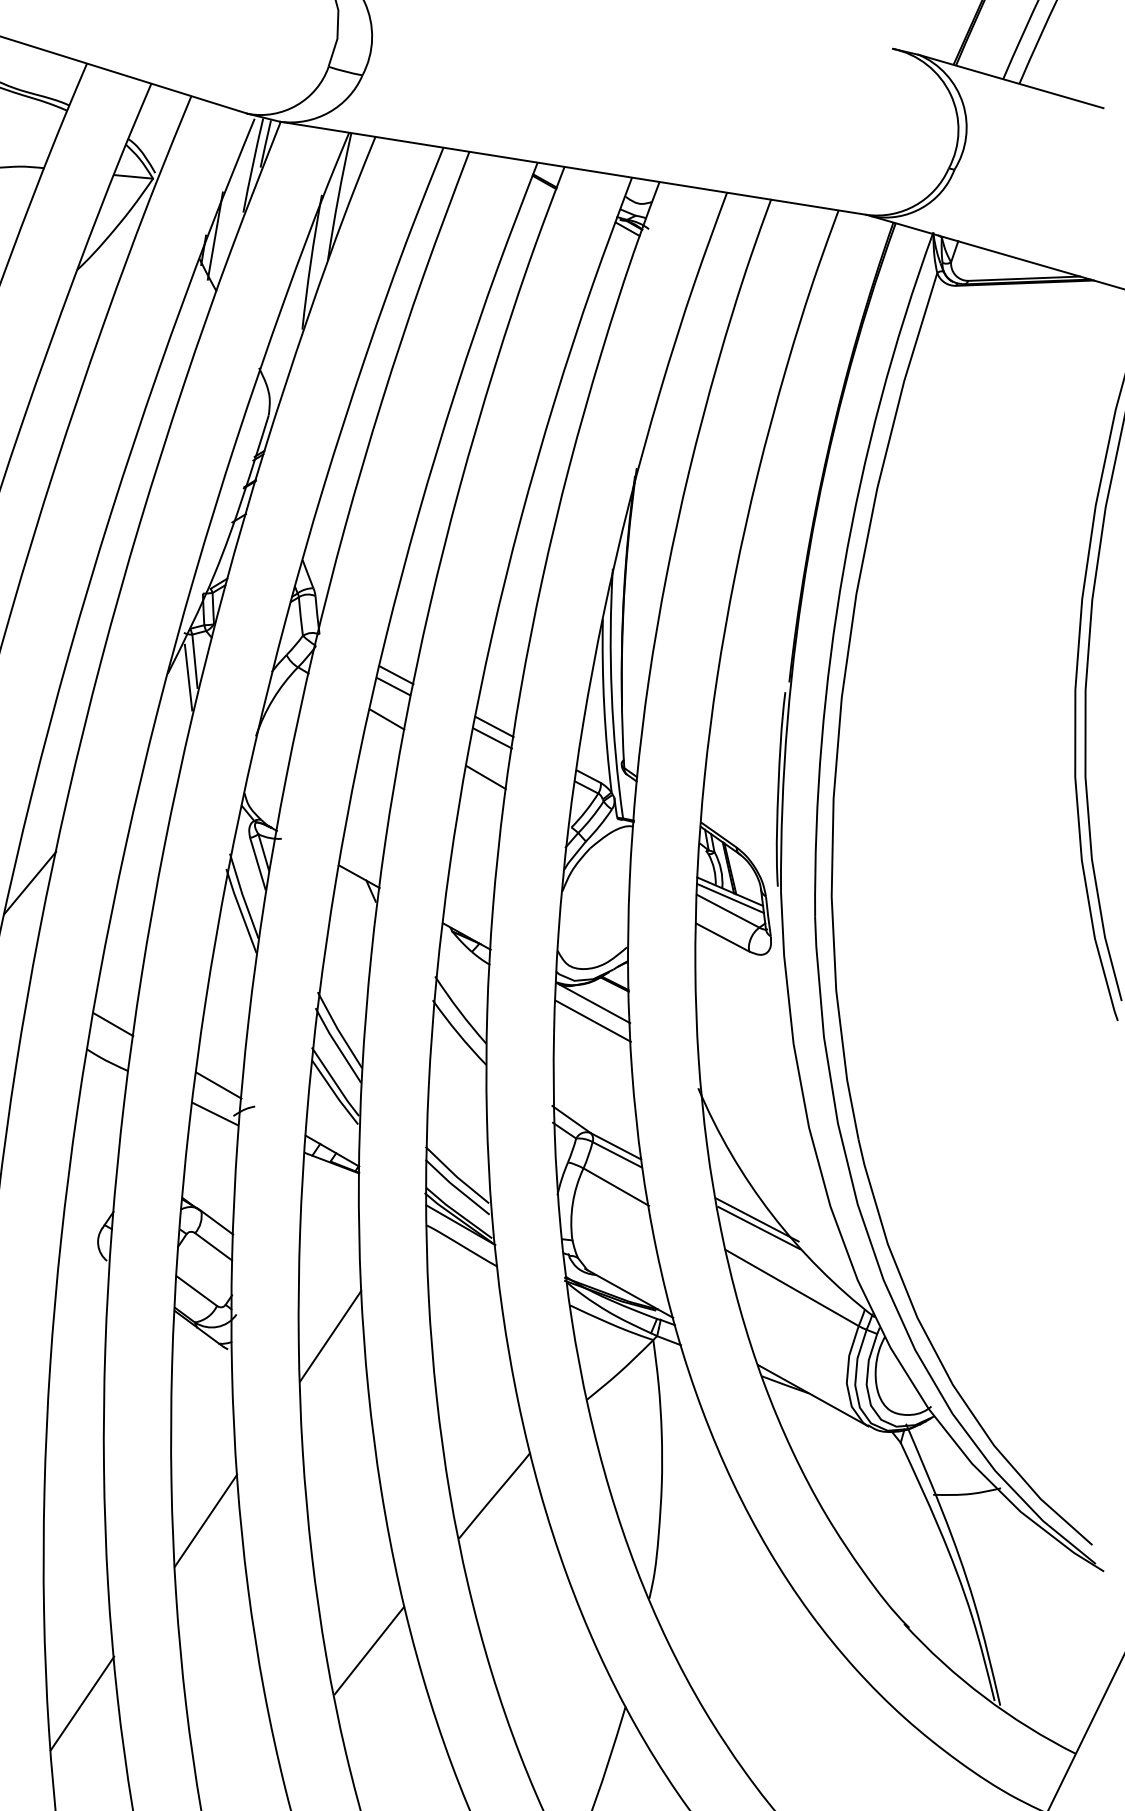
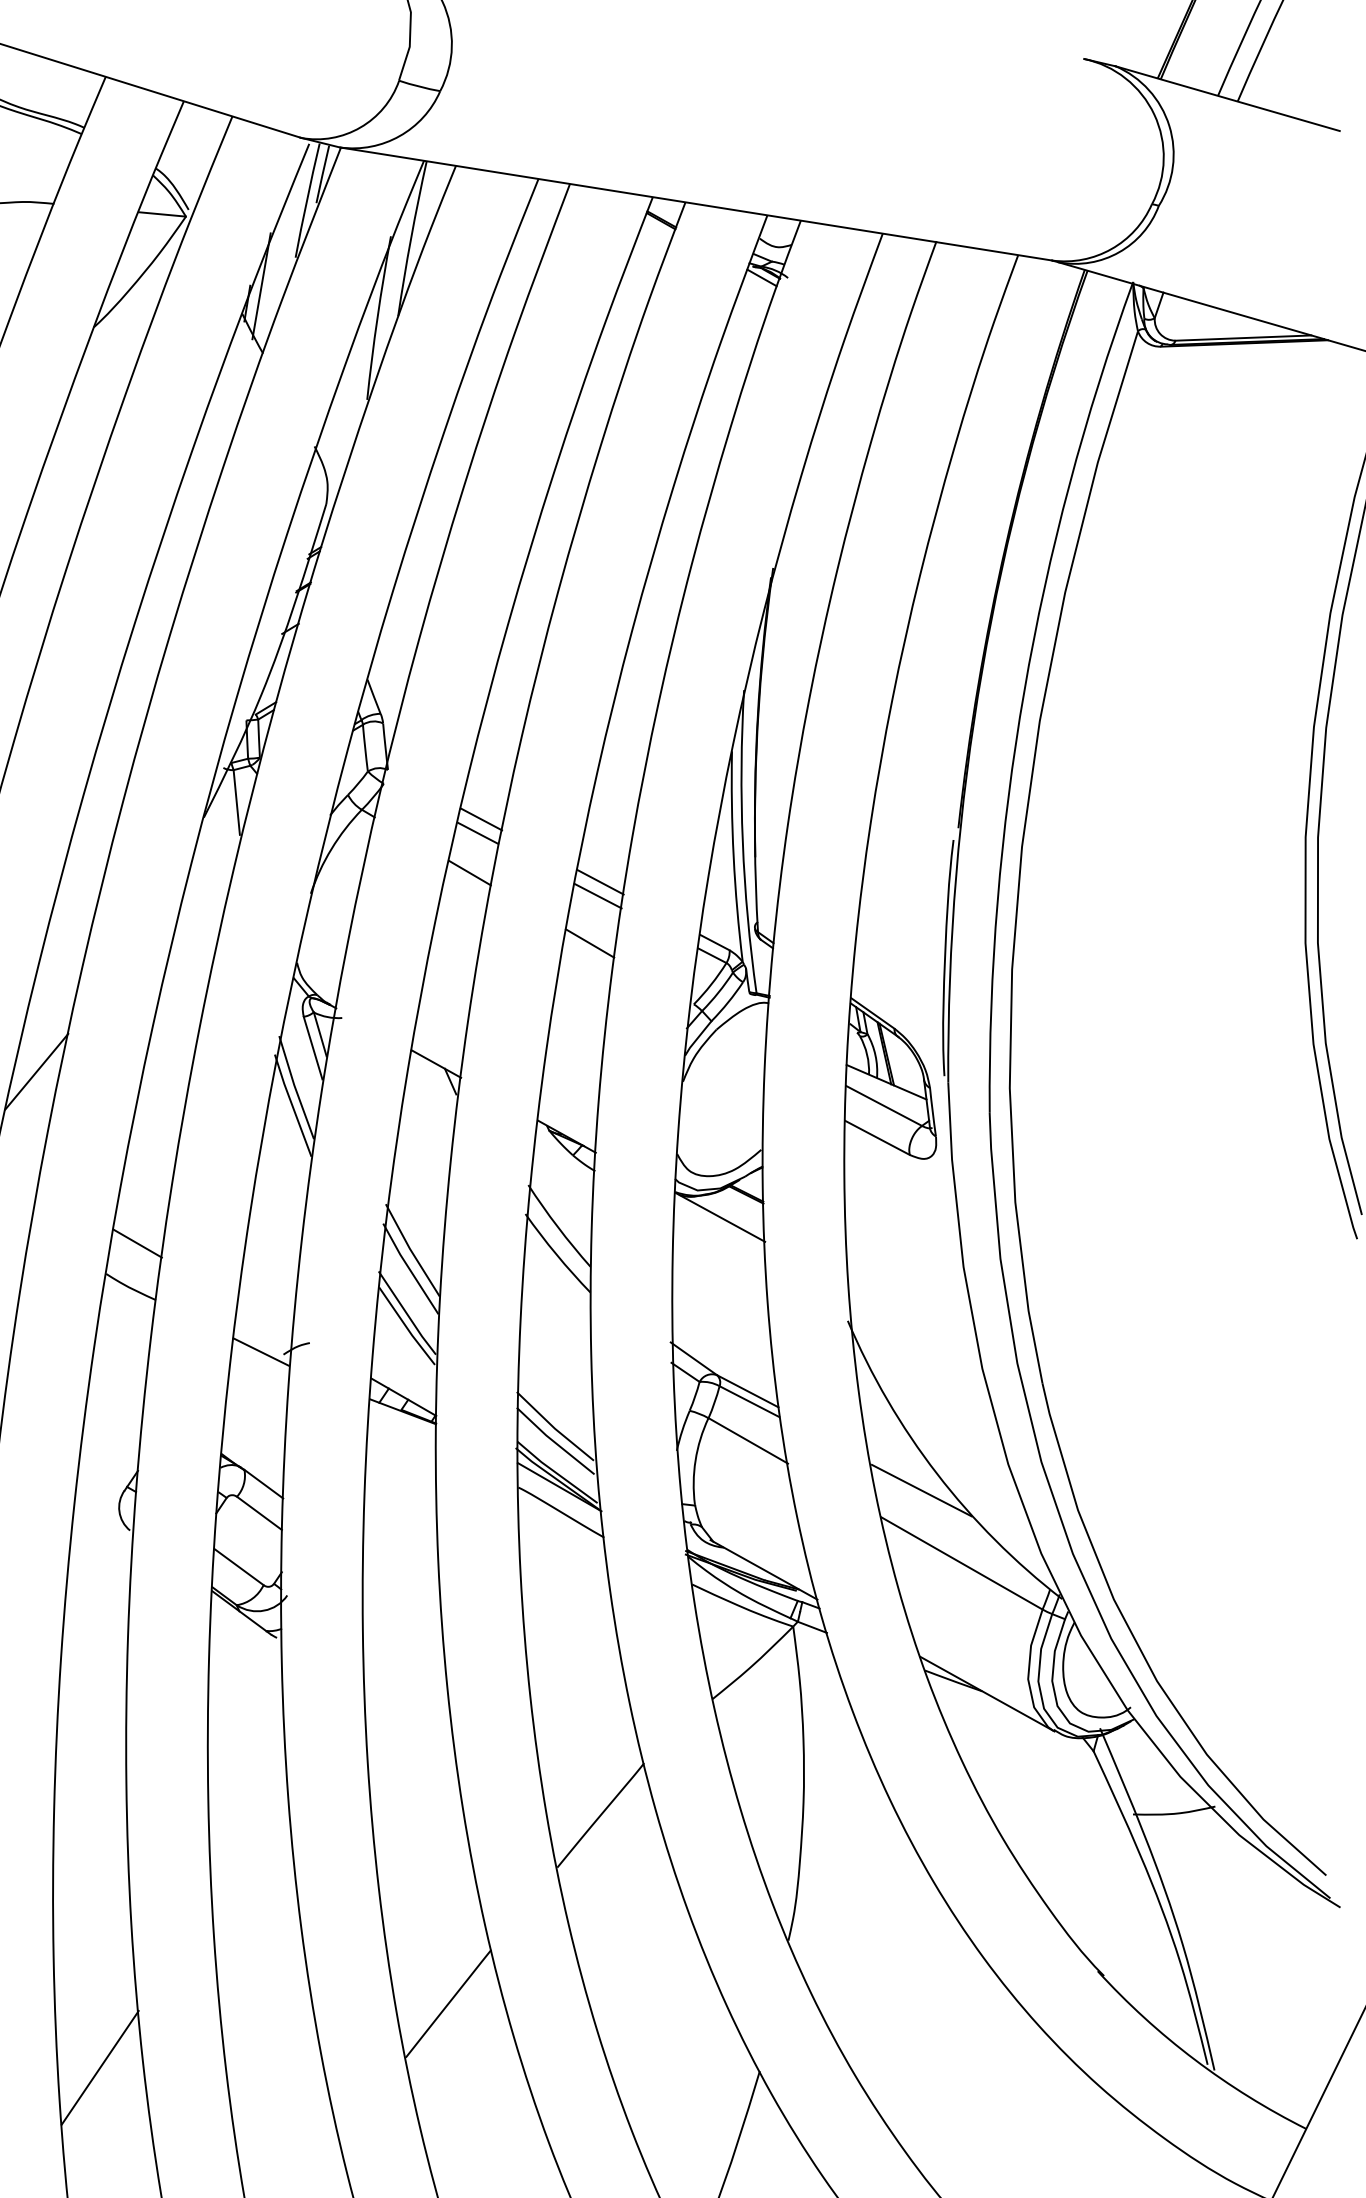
line: (188, 677) -> (228, 822), removed
line: (730, 898) -> (886, 1090), removed
line: (593, 1021) -> (720, 1239), removed
line: (218, 1085) -> (265, 1317), removed
line: (757, 1219) -> (919, 1480), removed
line: (330, 1335) -> (401, 1621), removed
line: (205, 1520) -> (249, 1845), removed

